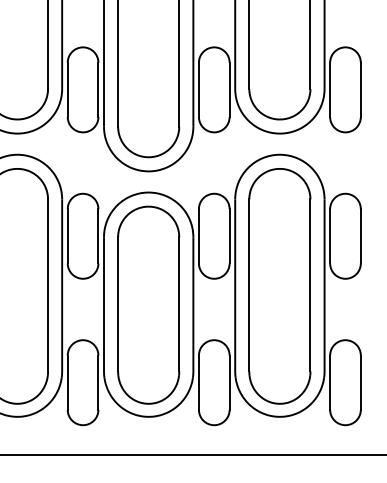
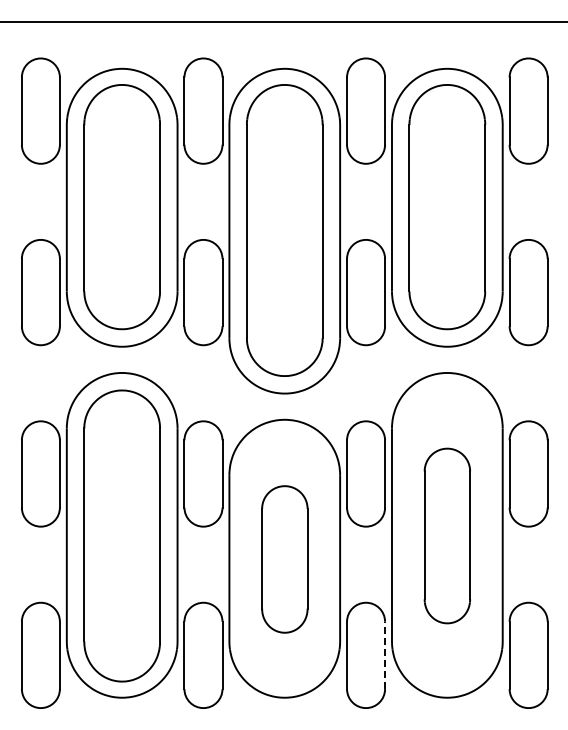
part: (280, 285) -> (447, 535), size x0.6
part: (148, 305) -> (284, 559), size x0.6
line: (229, 382) -> (385, 655), solid -> dashed

